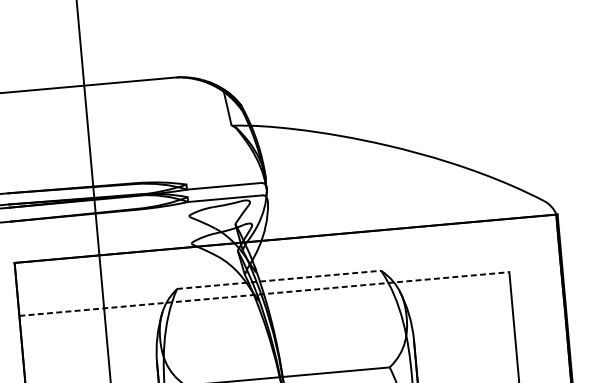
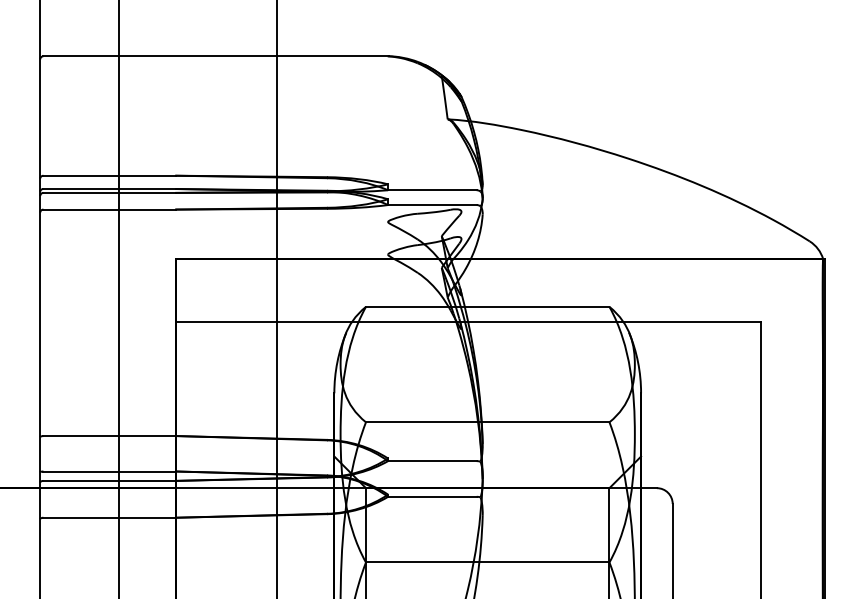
line: (278, 279) -> (487, 306), dashed -> solid
line: (265, 294) -> (469, 322), dashed -> solid

